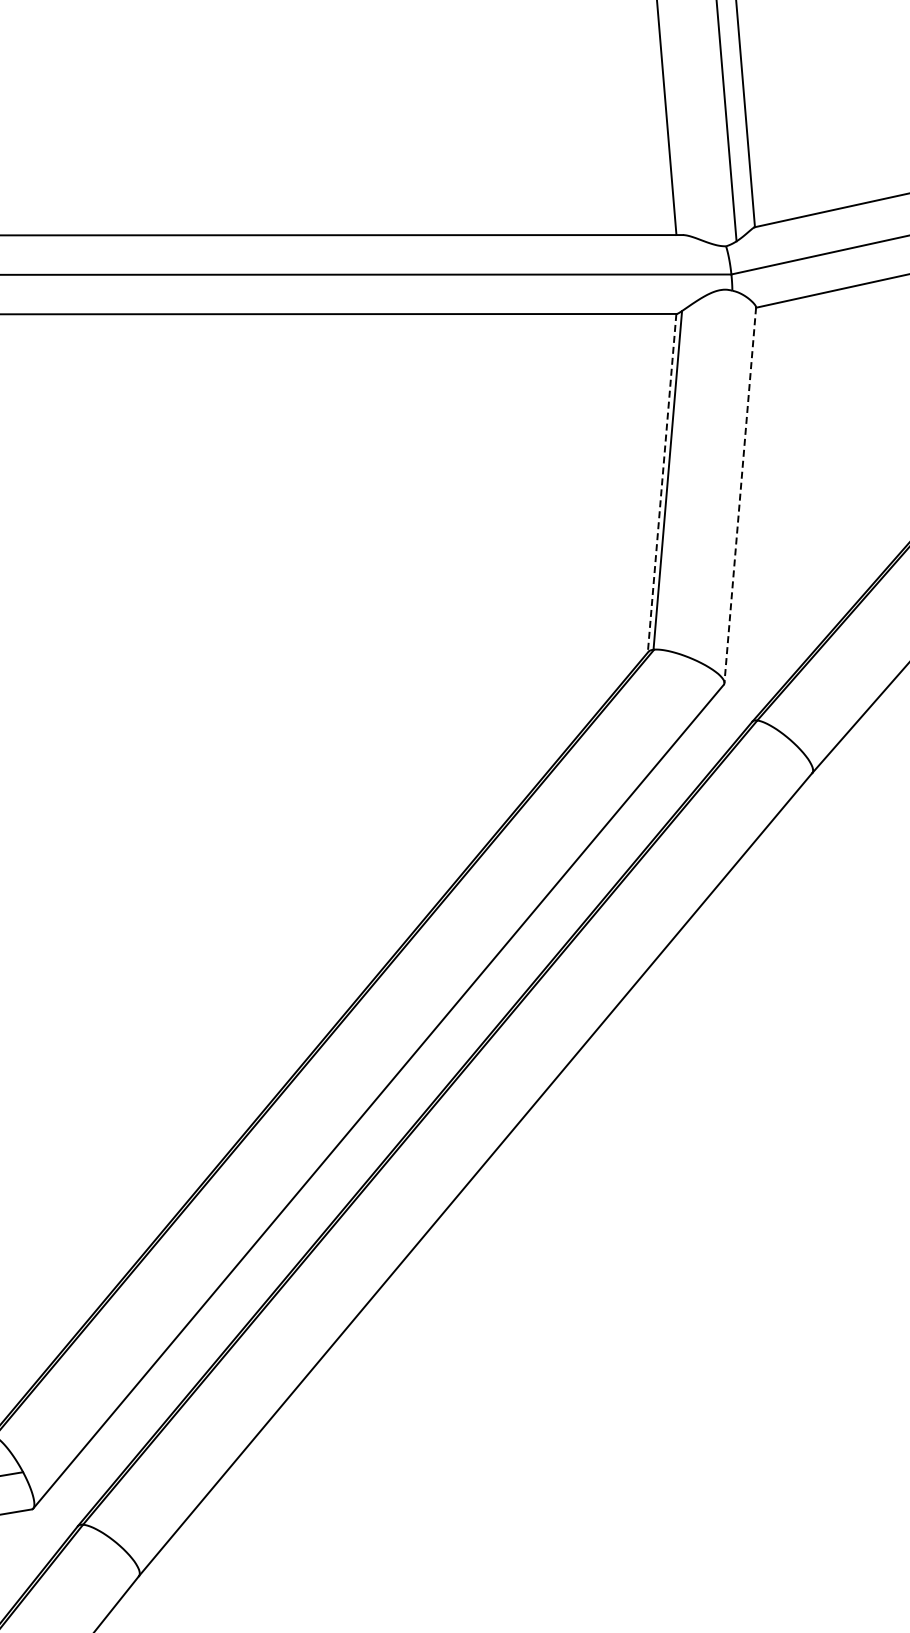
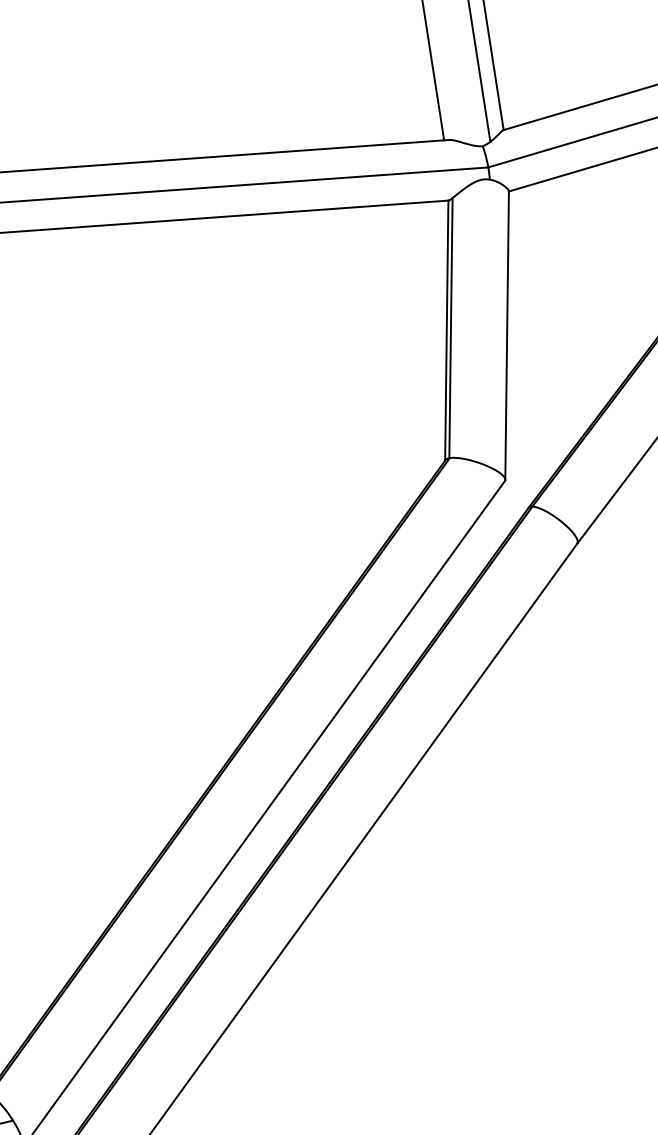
line: (662, 483) -> (447, 330), dashed -> solid
line: (740, 495) -> (507, 335), dashed -> solid

